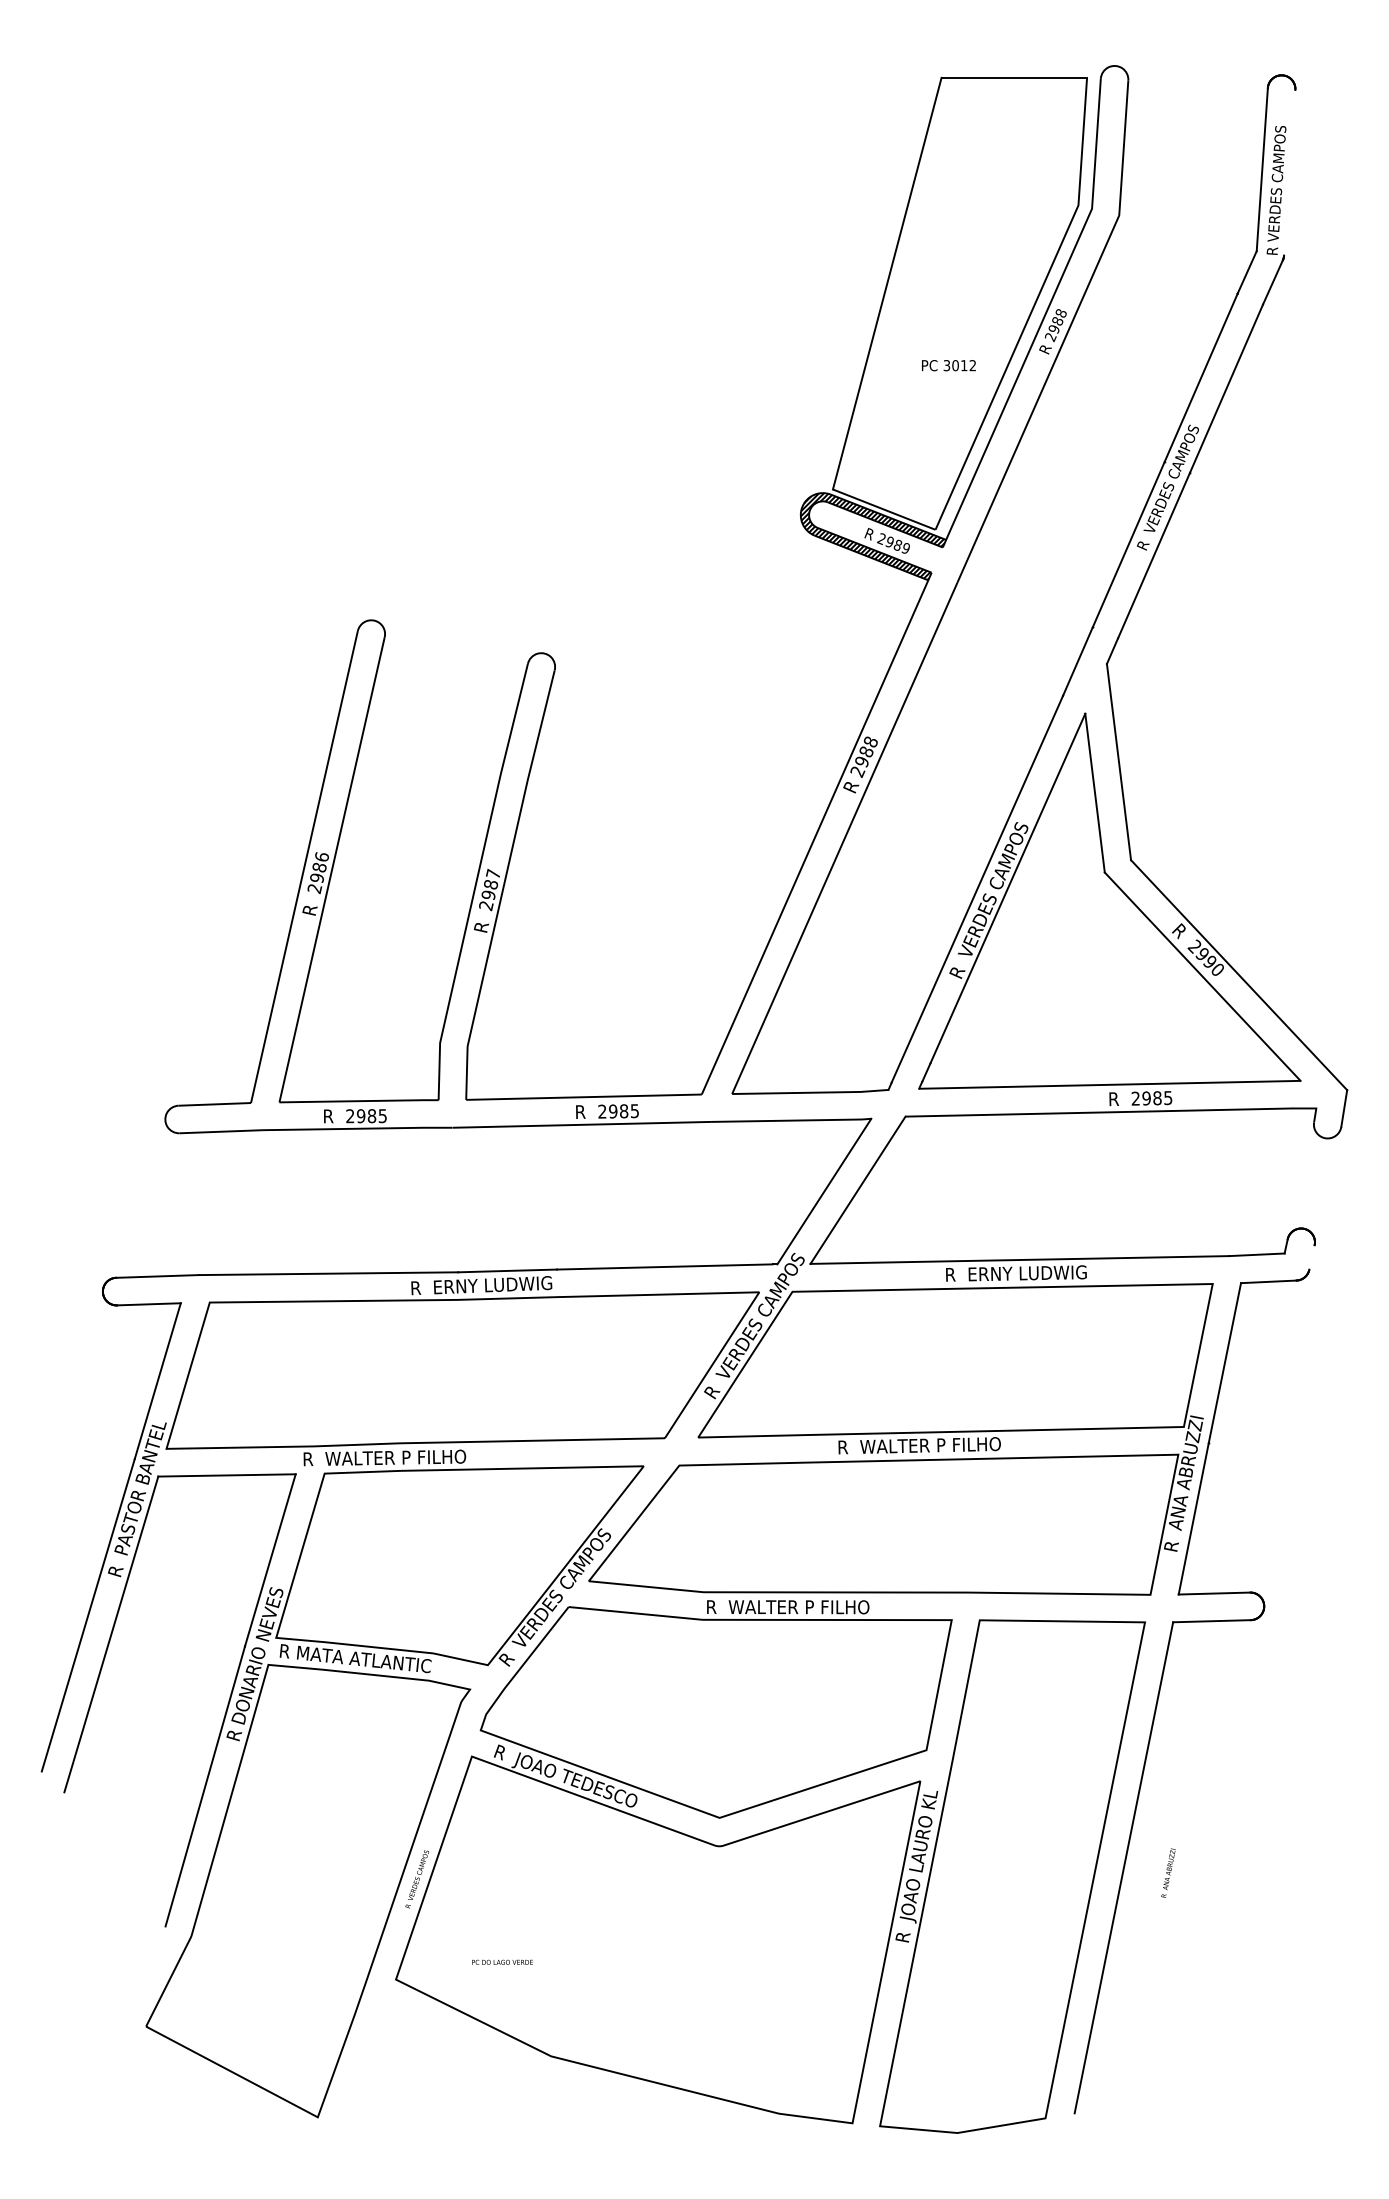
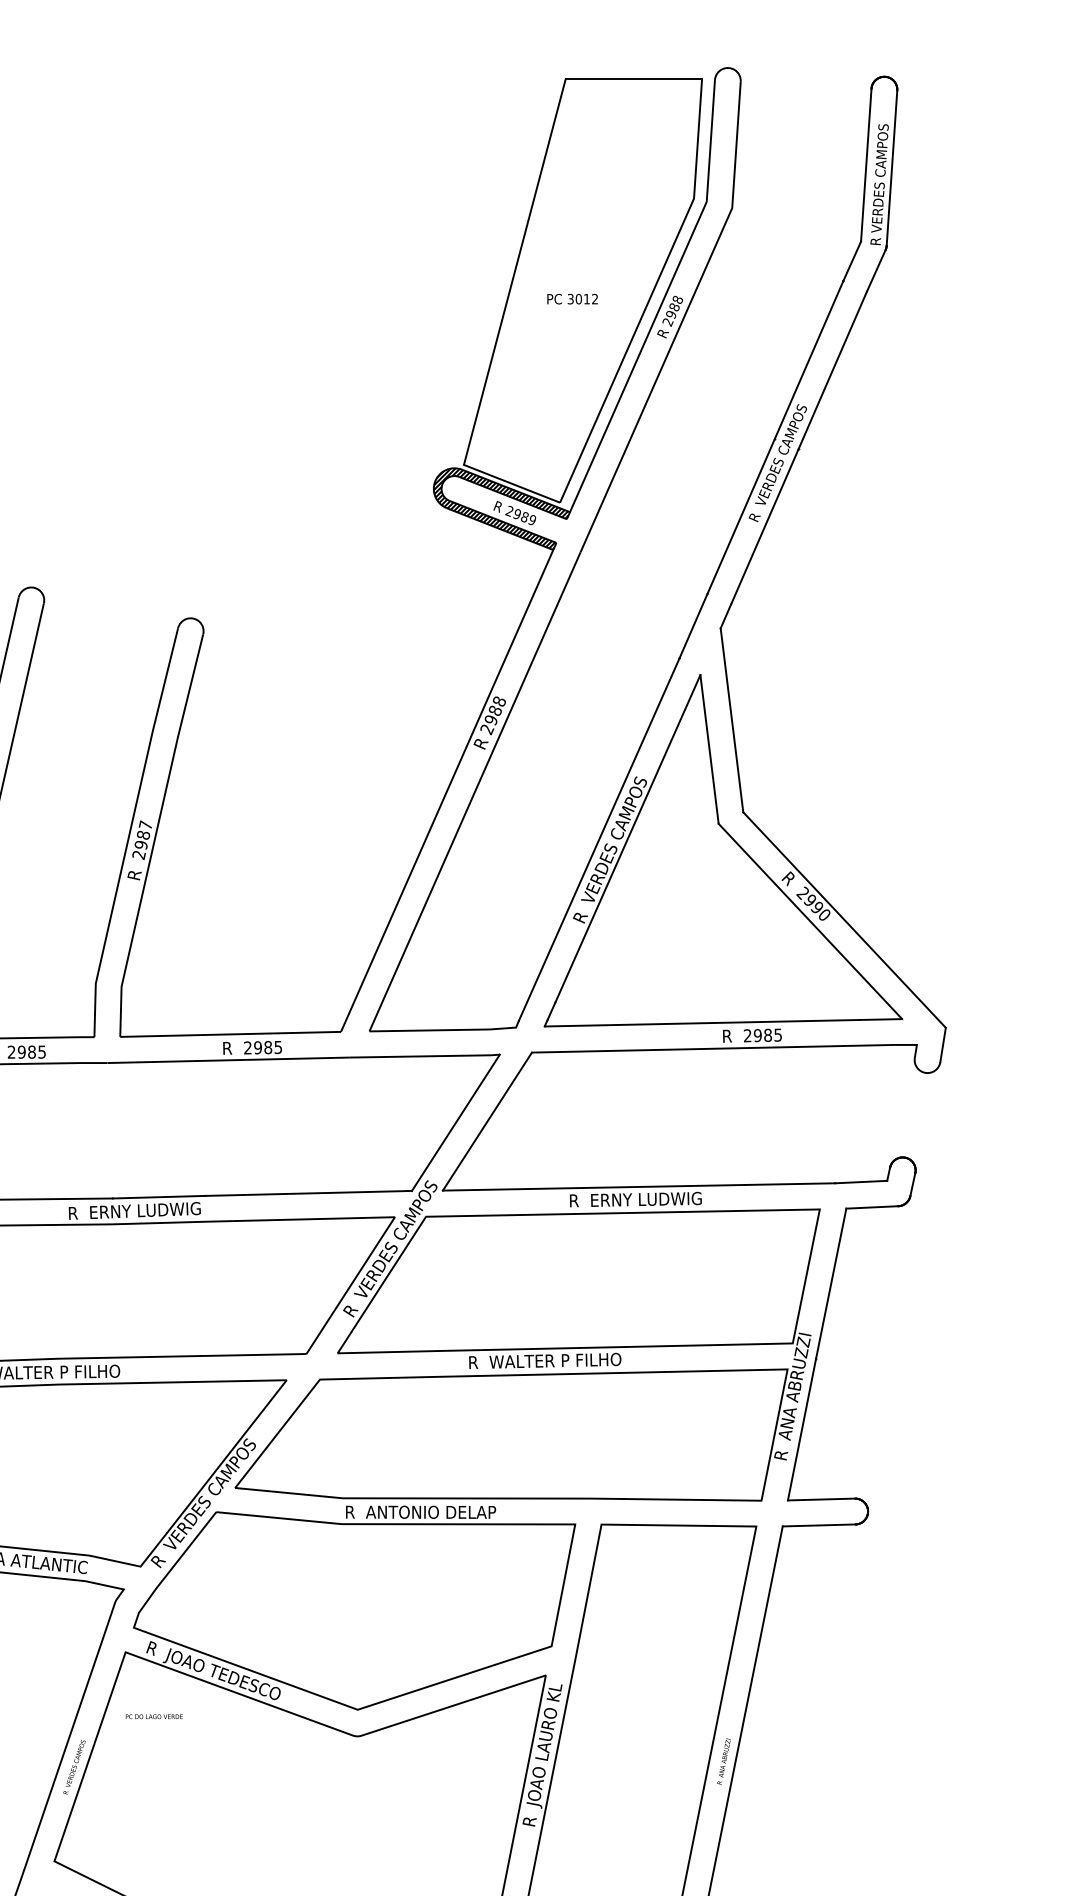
line: (1289, 172) -> (891, 167), added
text: (948, 365) -> (572, 299), moved
line: (1311, 1257) -> (912, 1184), added
text: (798, 1607) -> (431, 1512), R  WALTER P FILHO -> R  ANTONIO DELAP
text: (1168, 1872) -> (724, 1760), moved
text: (502, 1961) -> (154, 1715), moved

